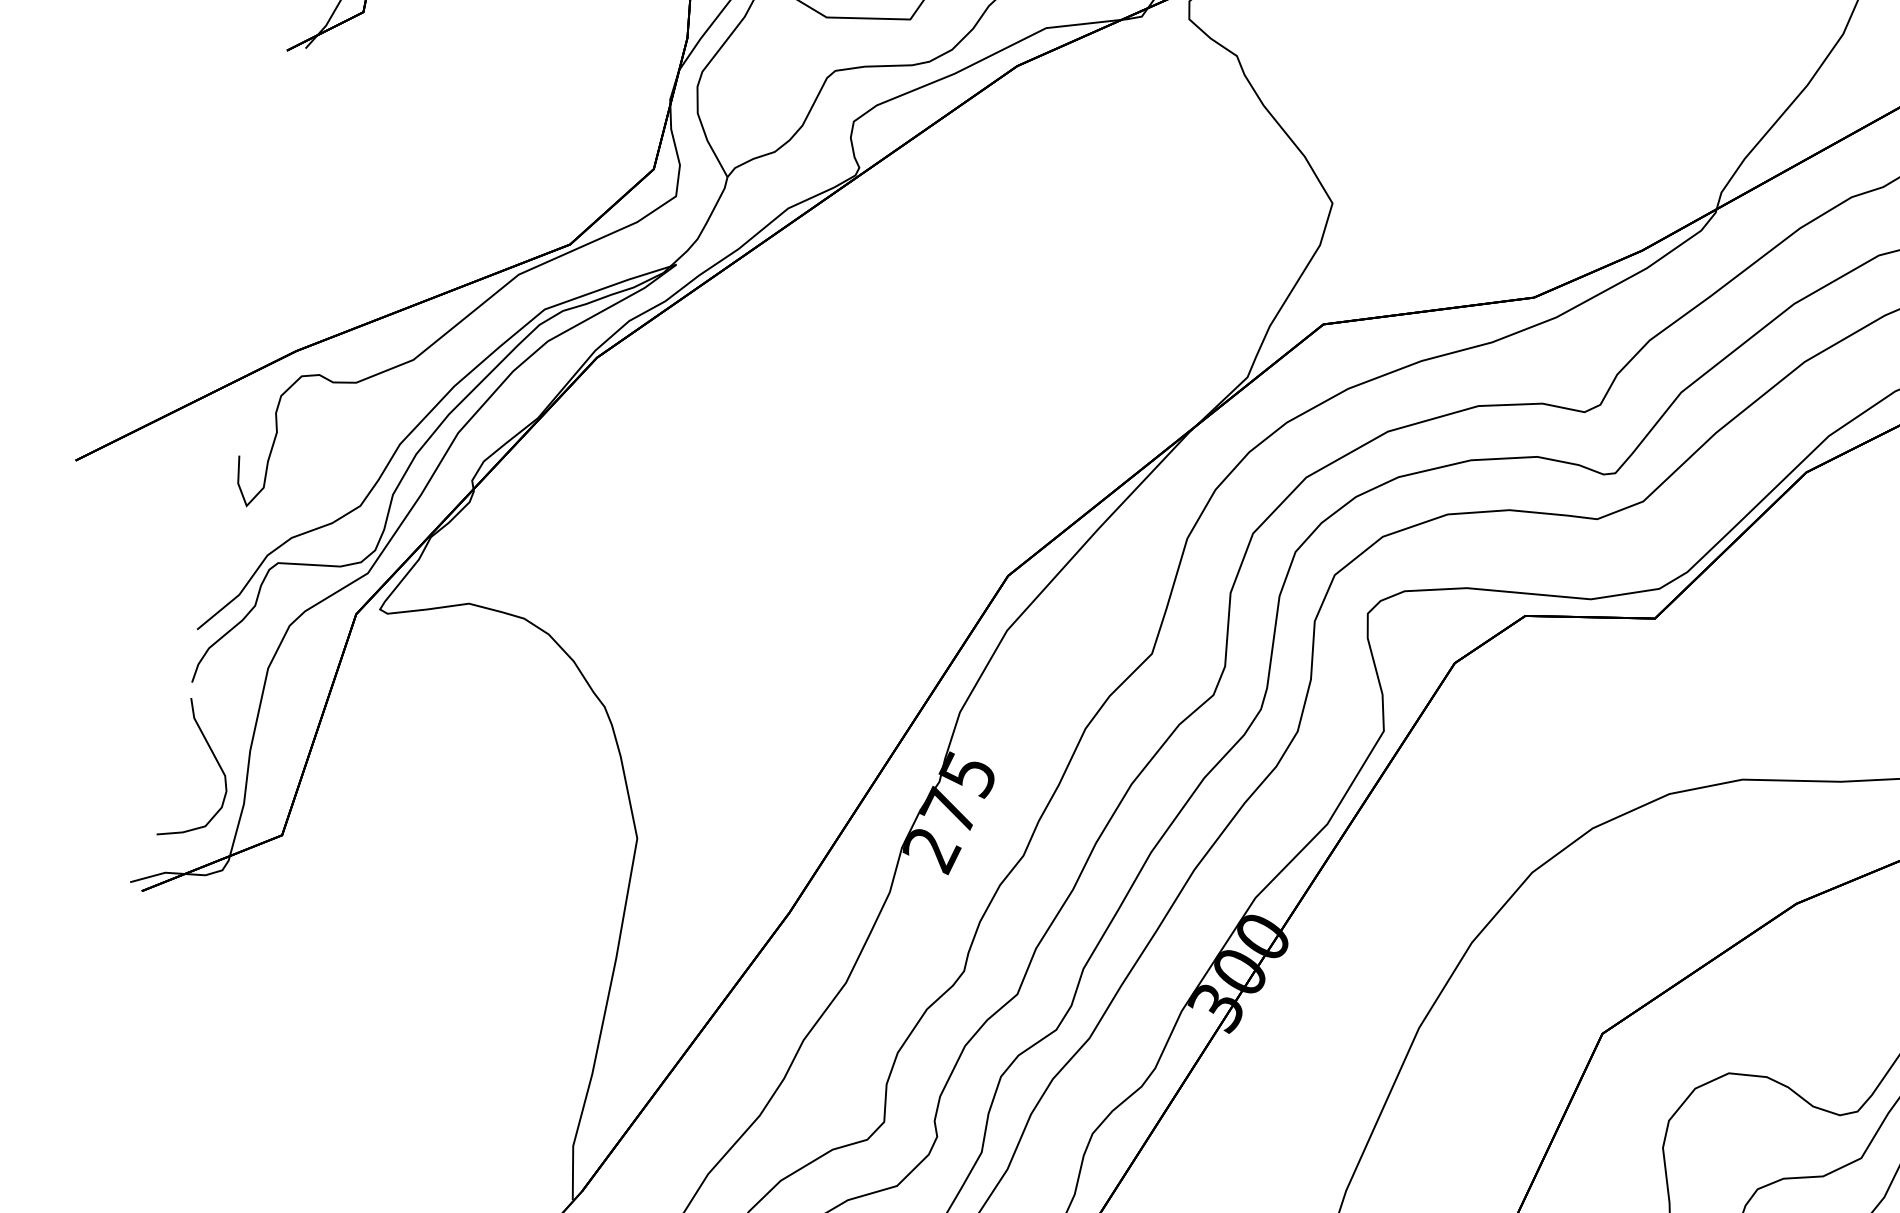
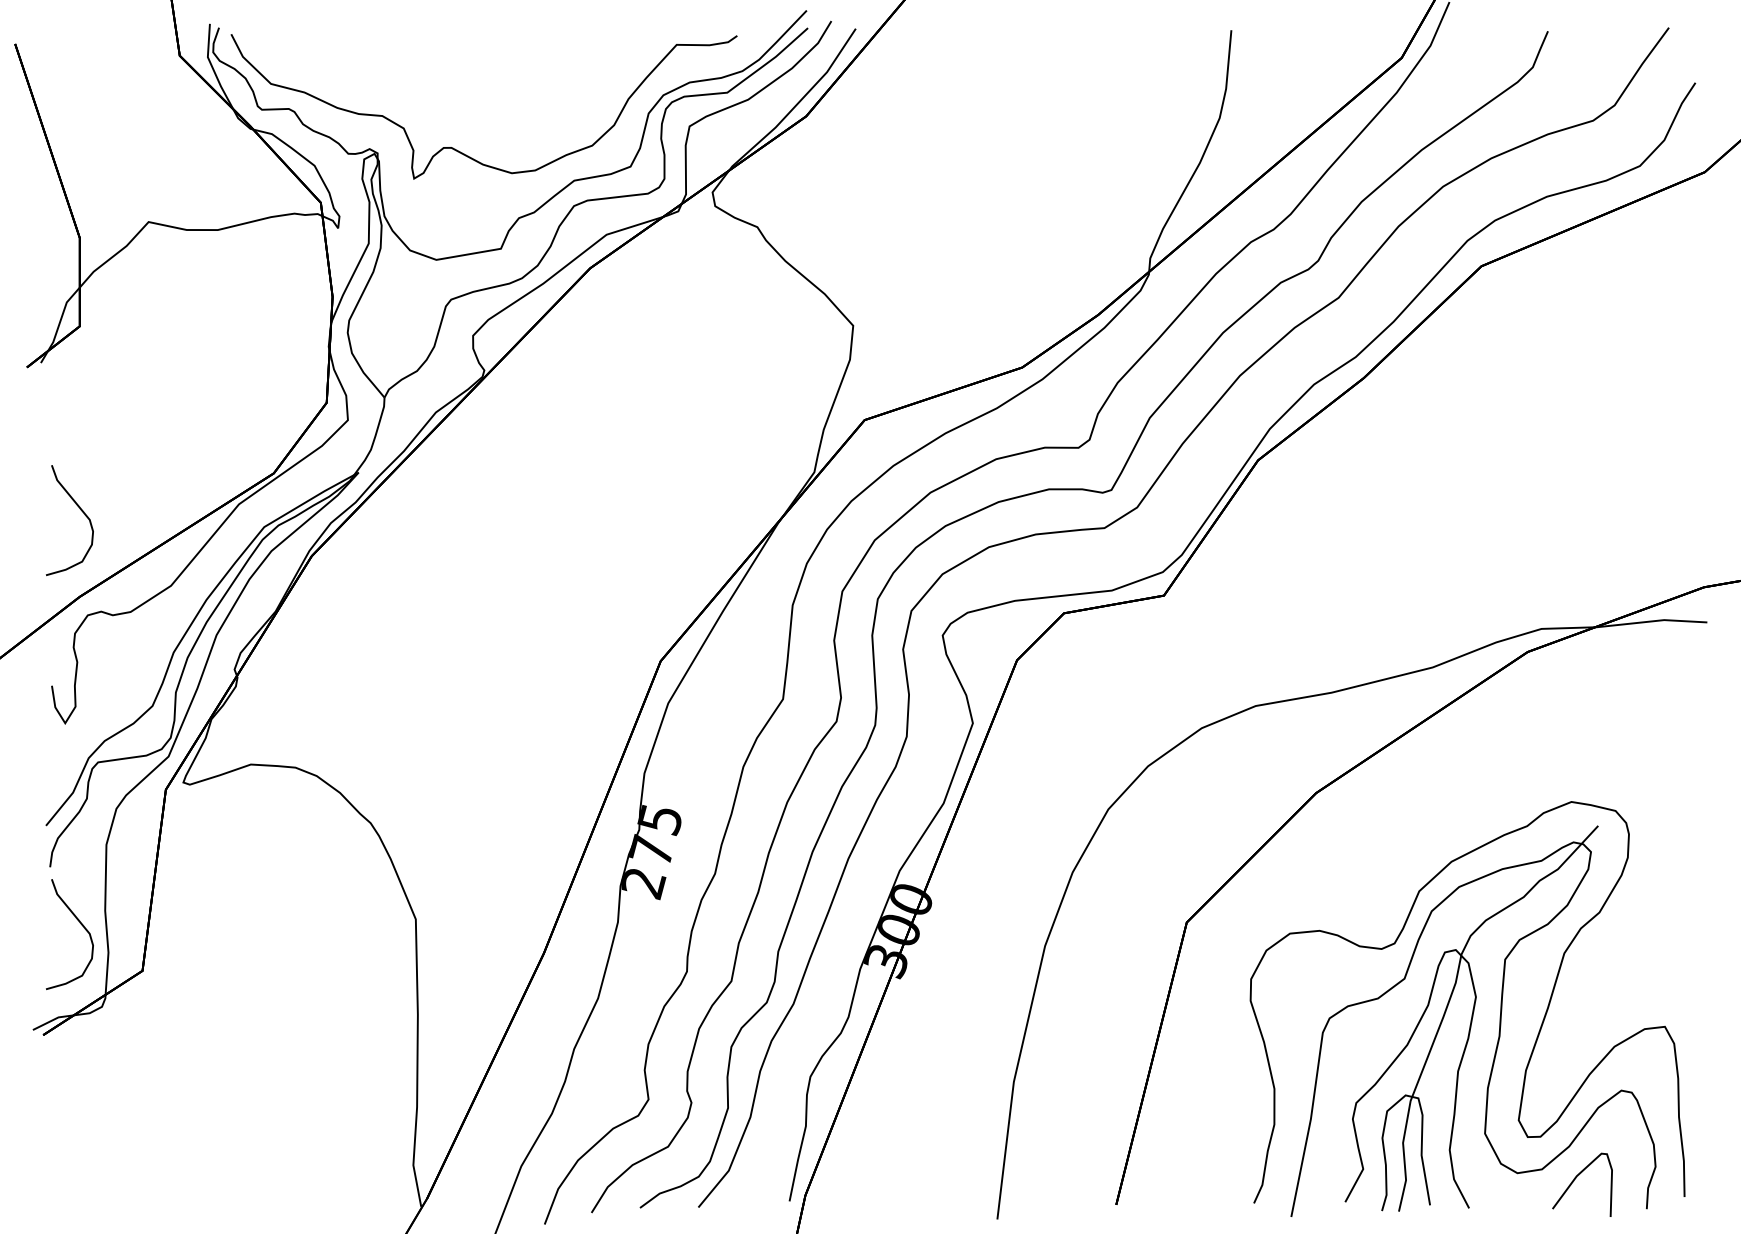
curve: (318, 243) -> (80, 510), added

